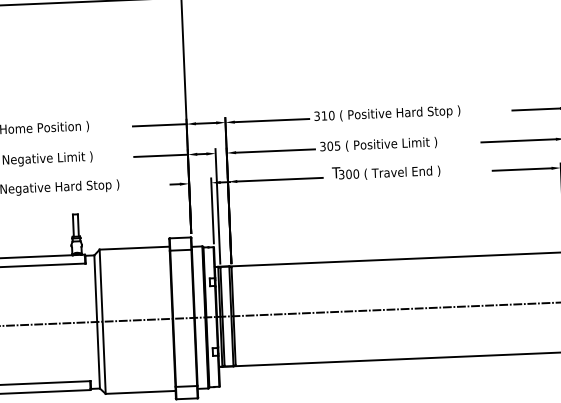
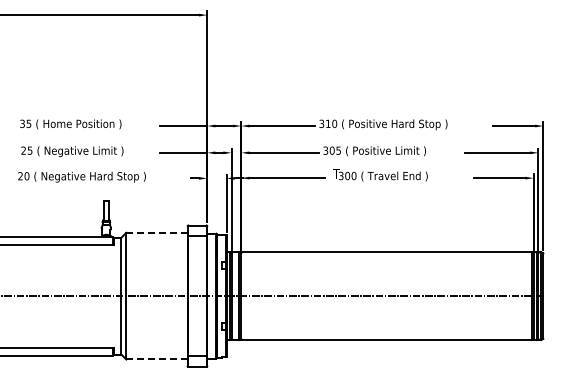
line: (135, 247) -> (157, 232), solid -> dashed
line: (141, 392) -> (157, 359), solid -> dashed

